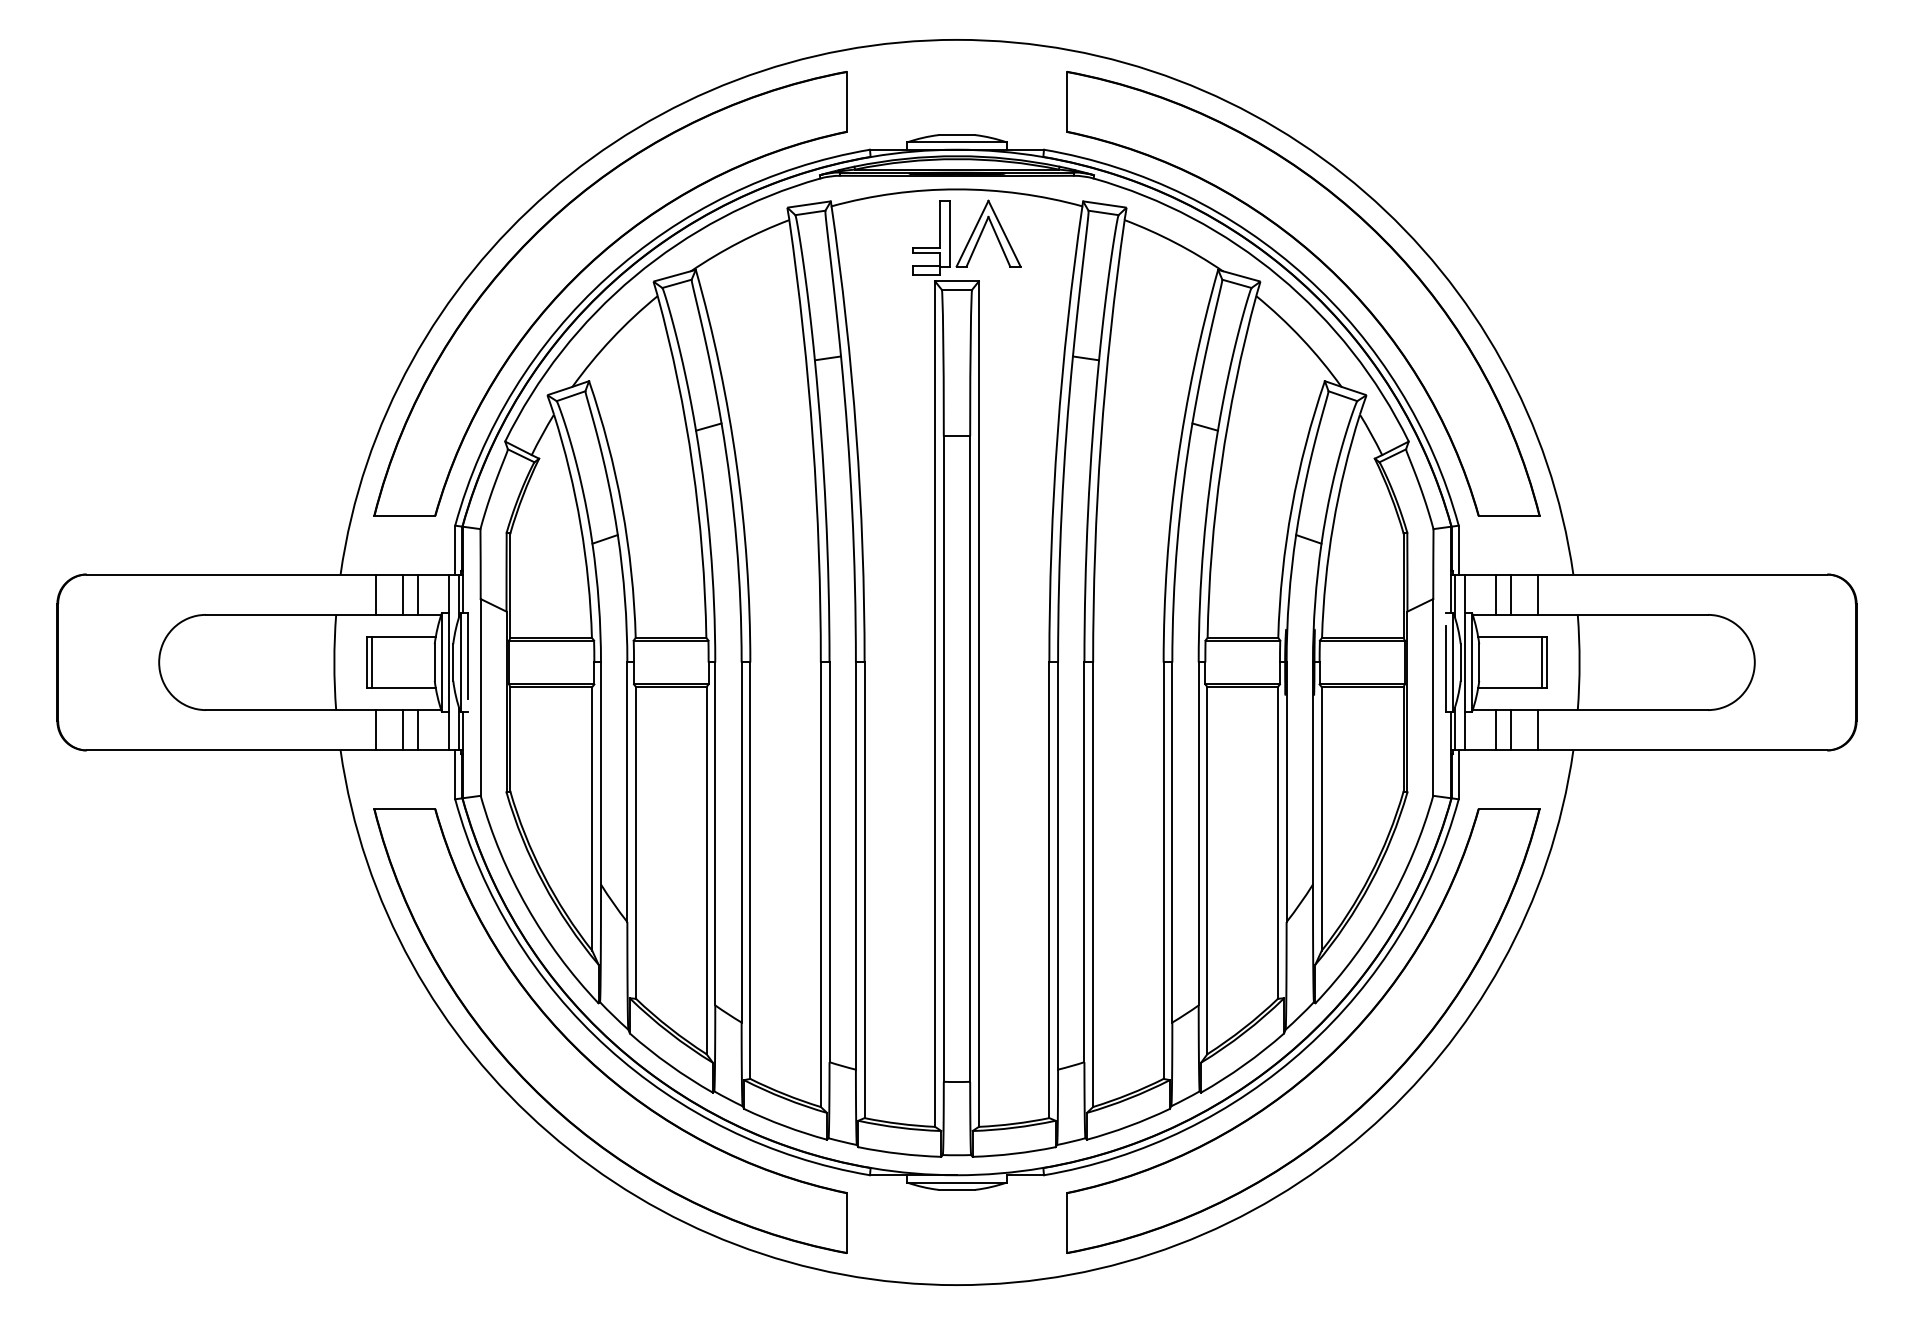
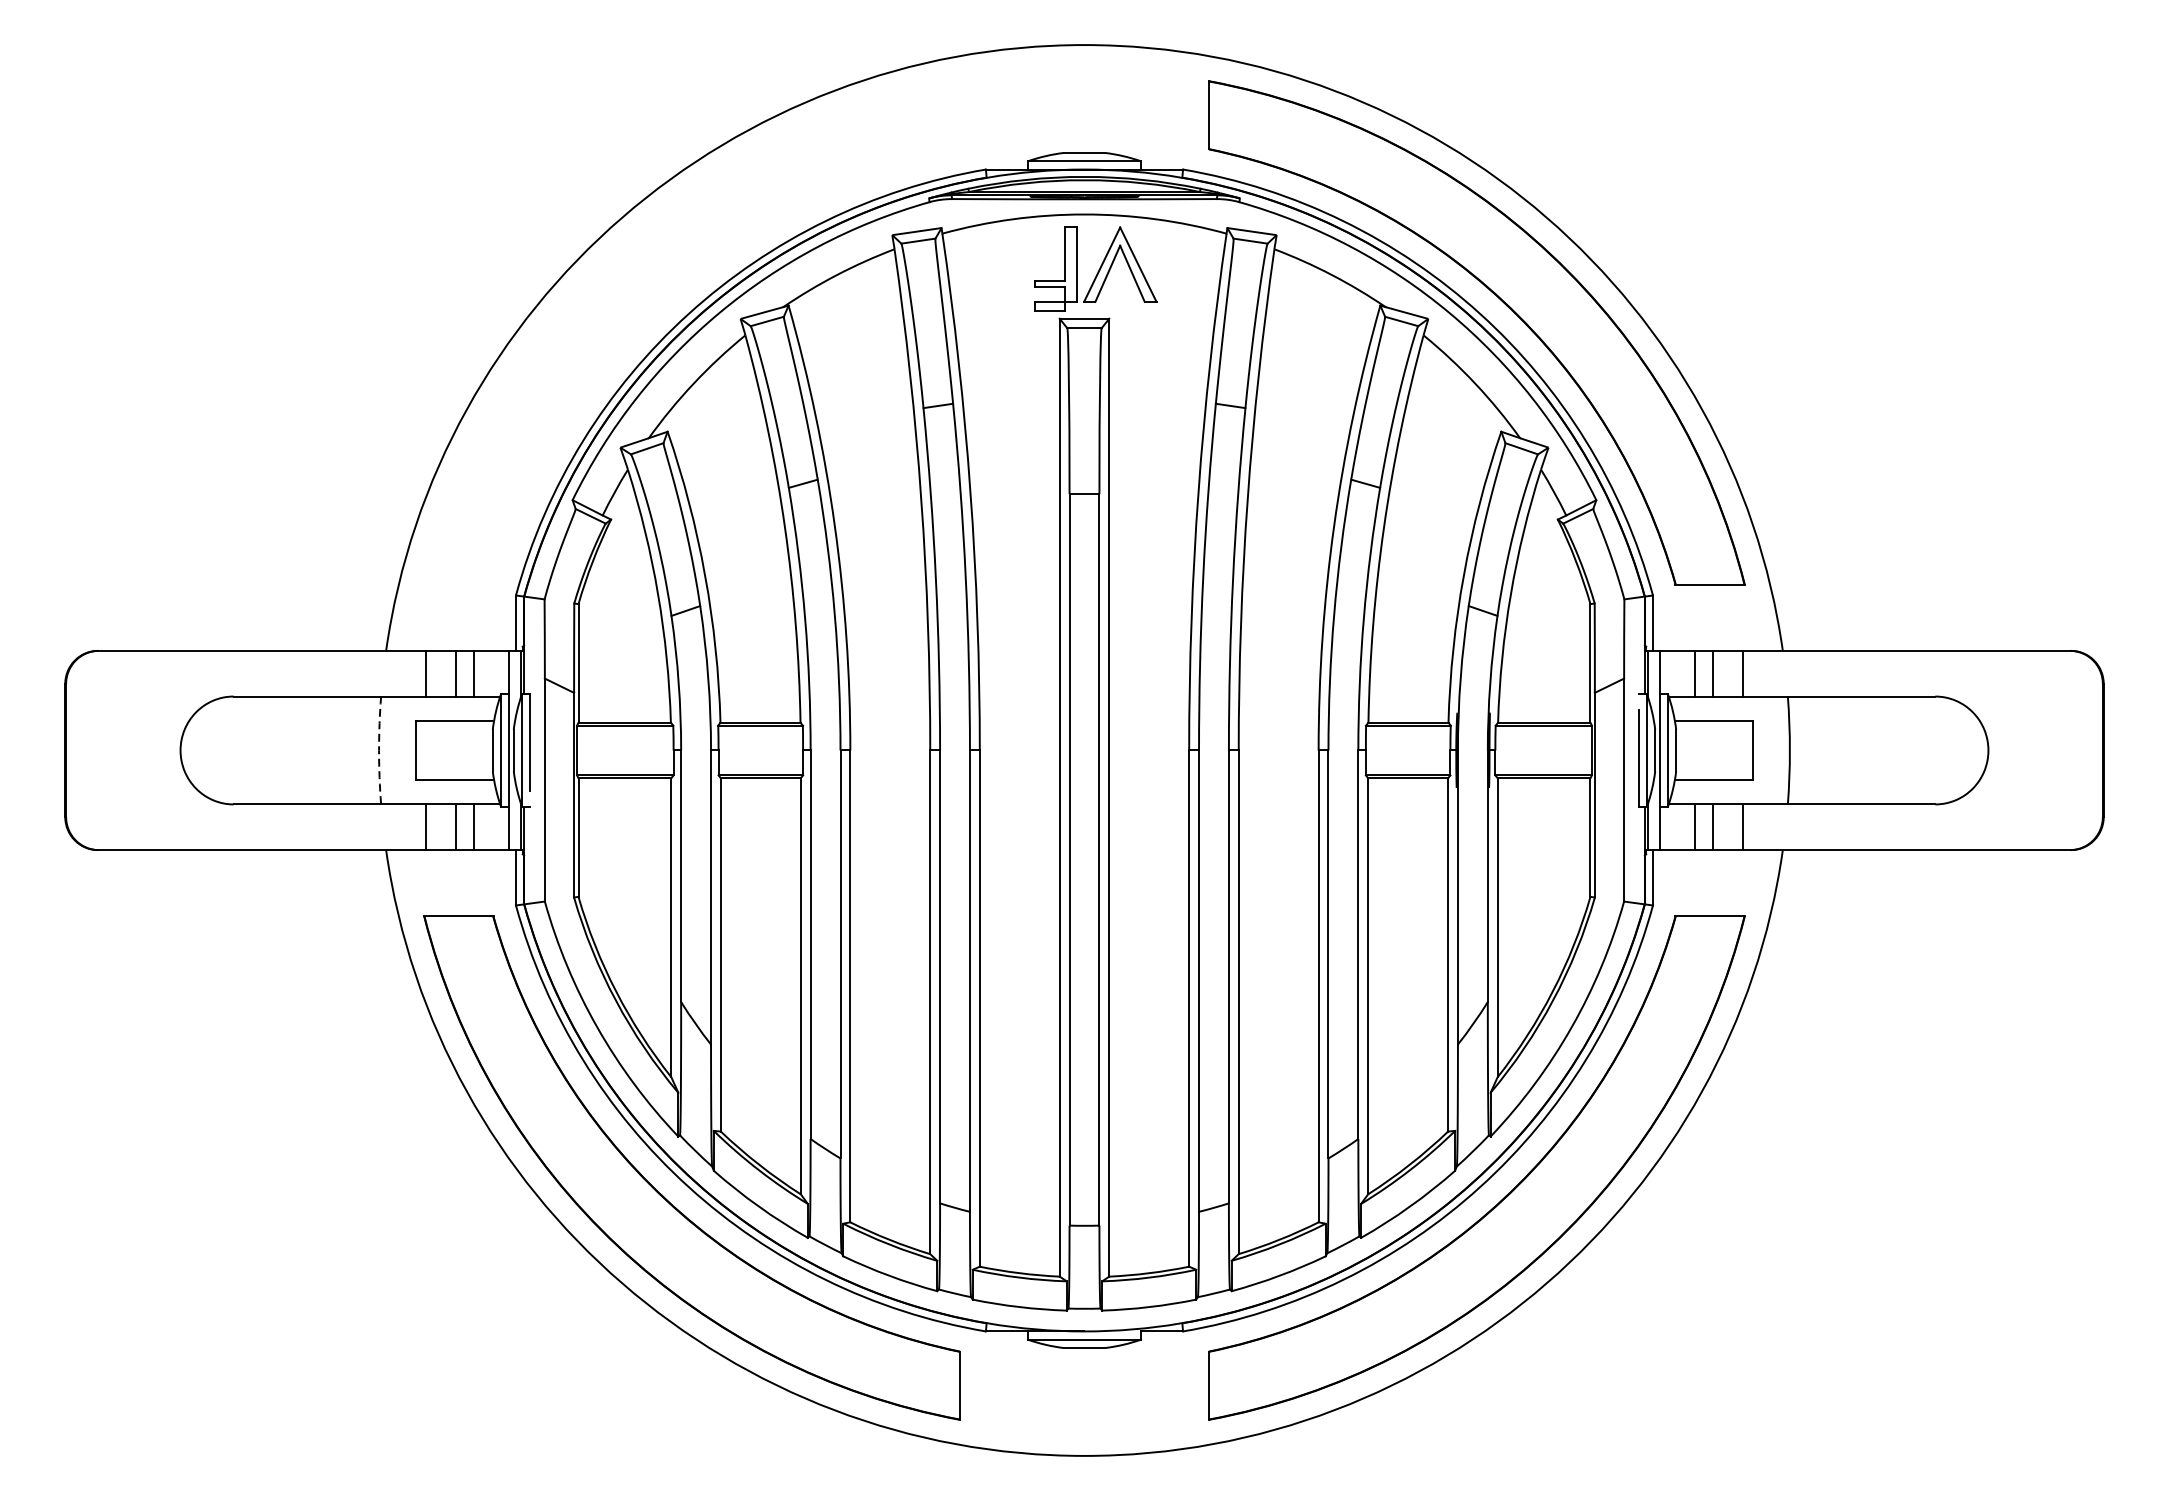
part: (586, 268) -> (664, 304), removed
arc: (334, 662) -> (379, 750), solid -> dashed
line: (371, 662) -> (421, 750), removed
line: (1542, 662) -> (1747, 750), removed

